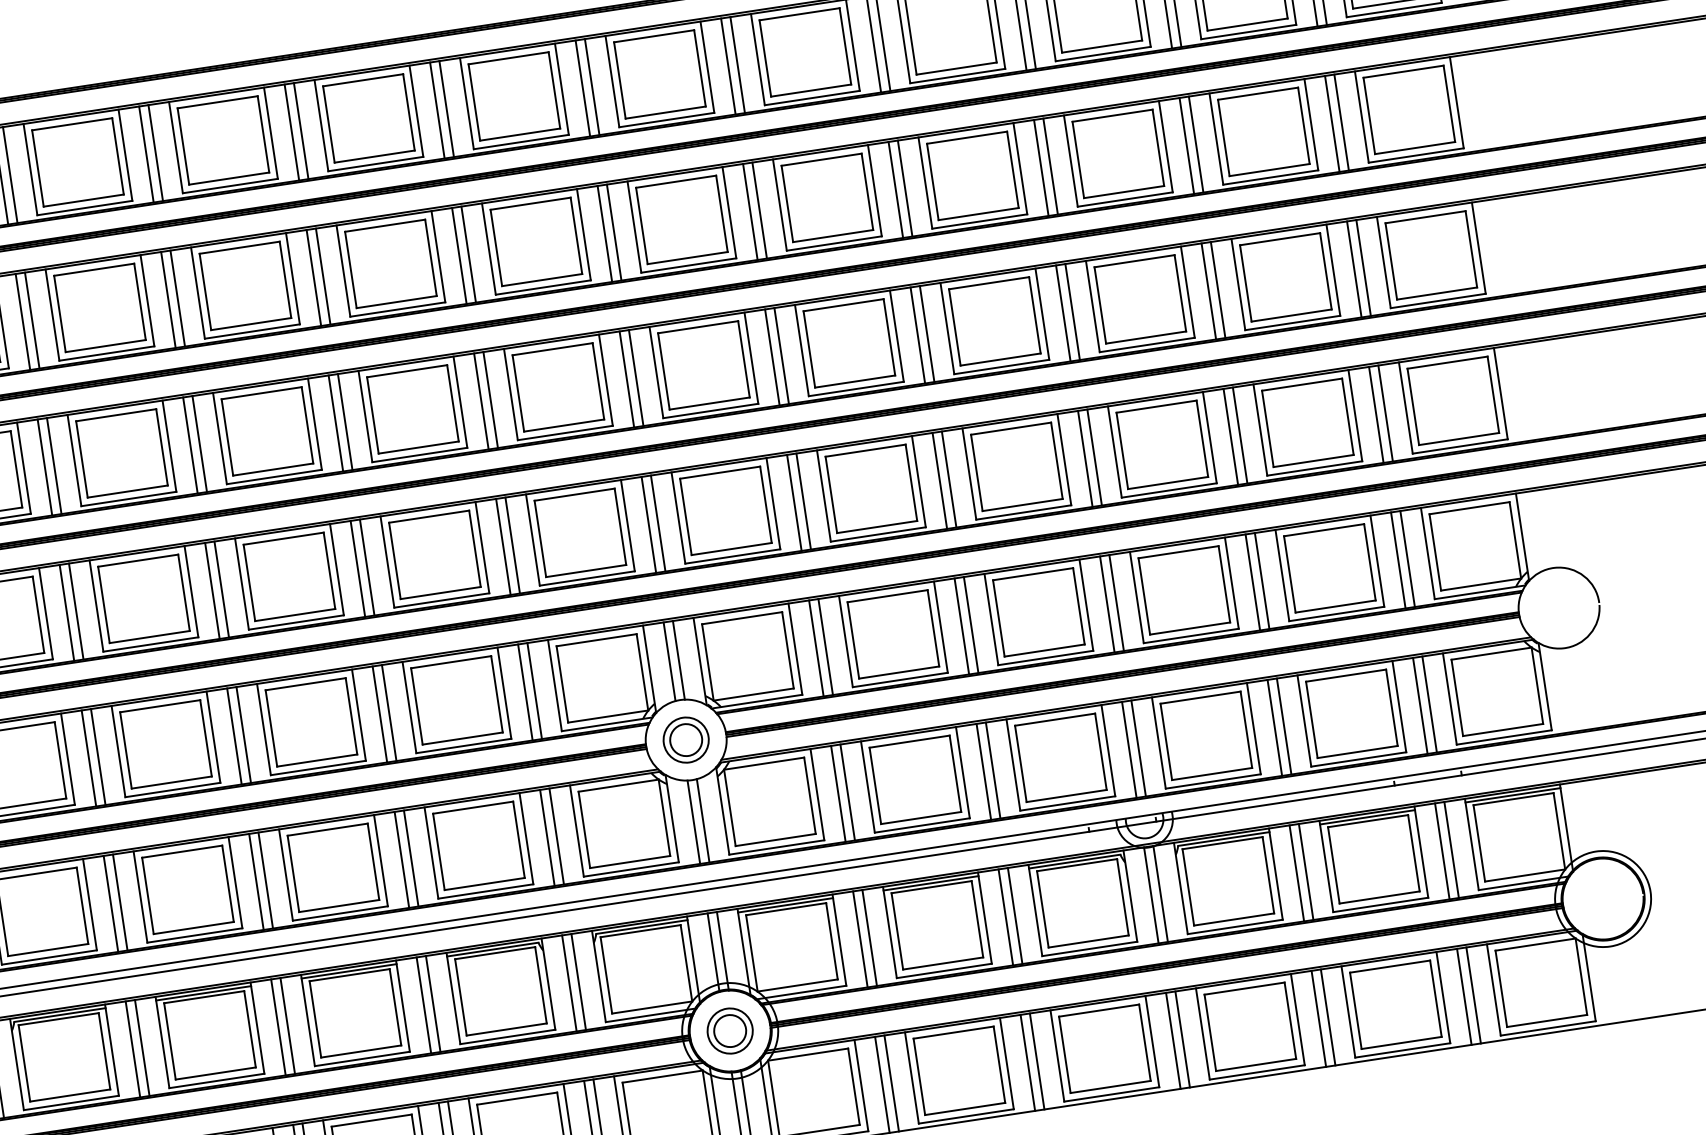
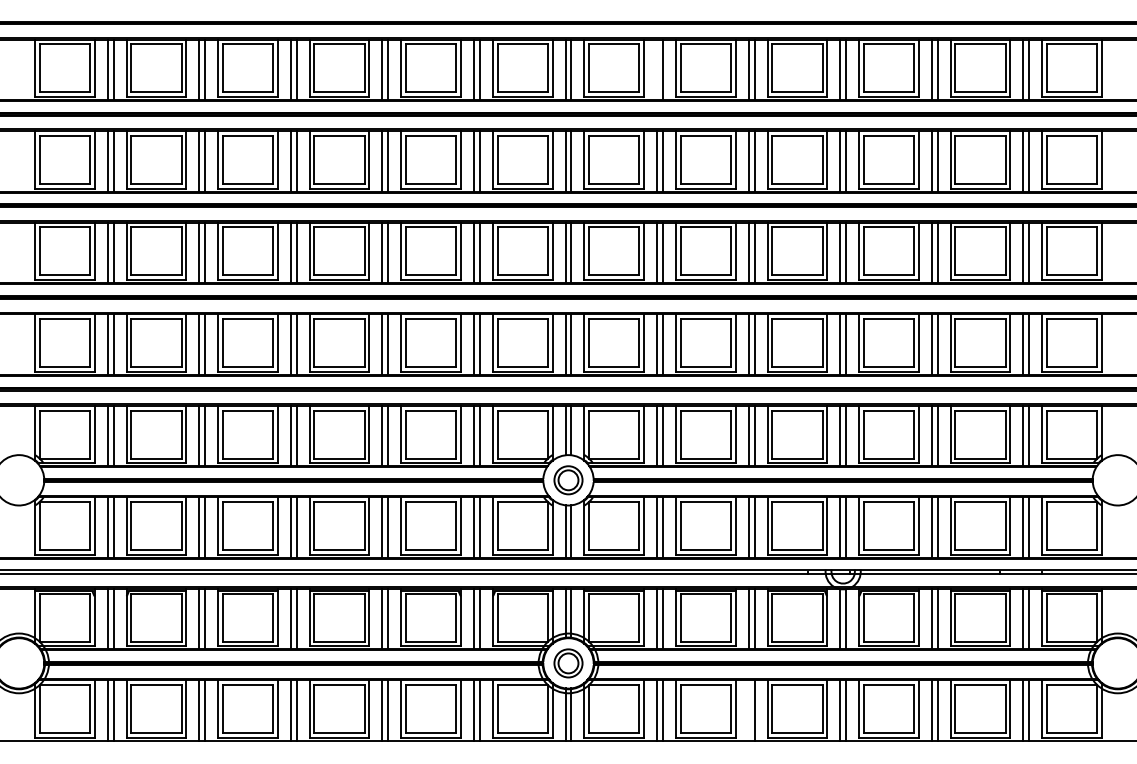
line: (728, 65) -> (657, 69), removed
line: (1027, 1062) -> (748, 710), removed

